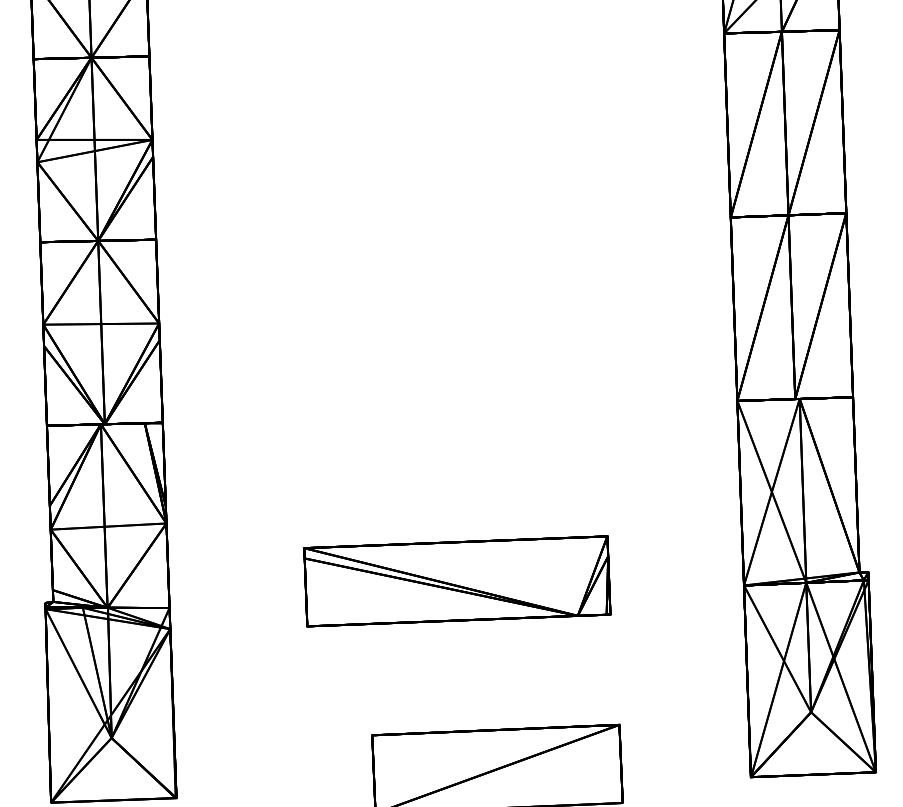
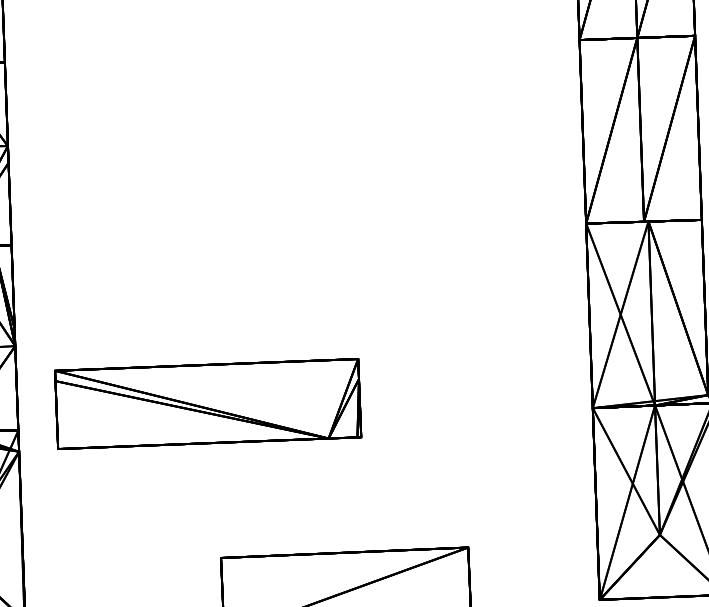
part: (457, 581) -> (208, 404), moved

